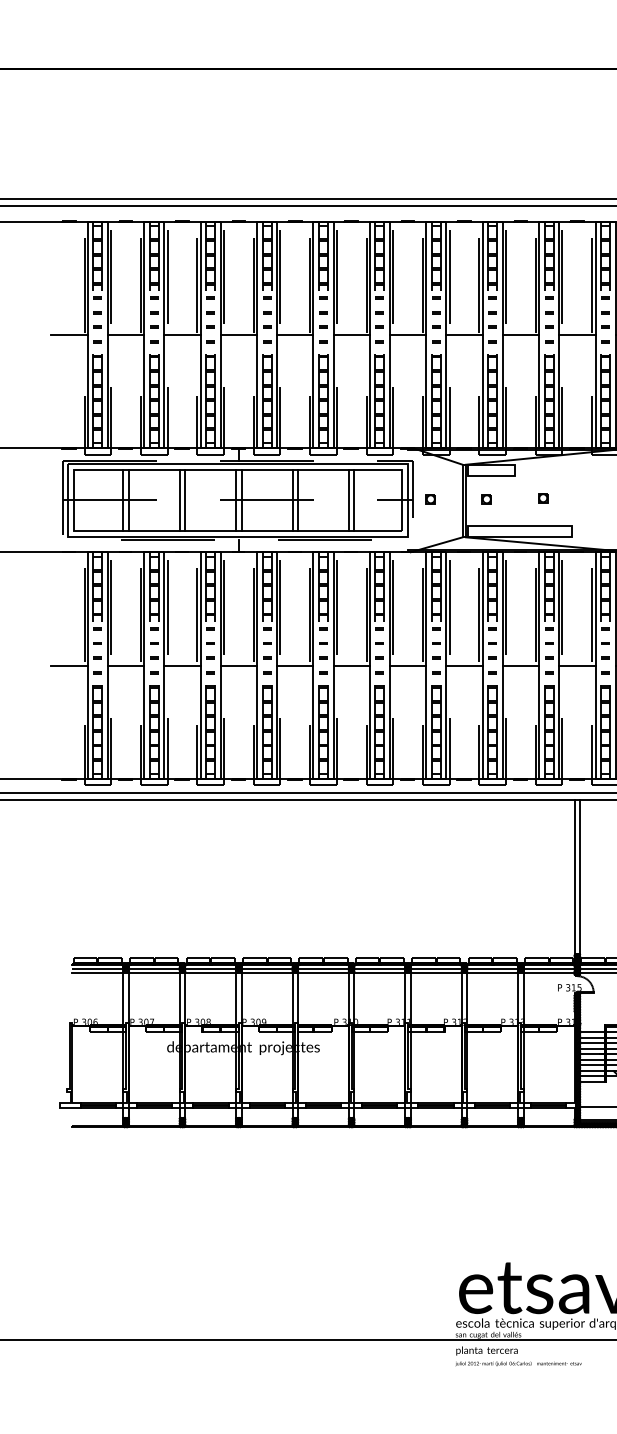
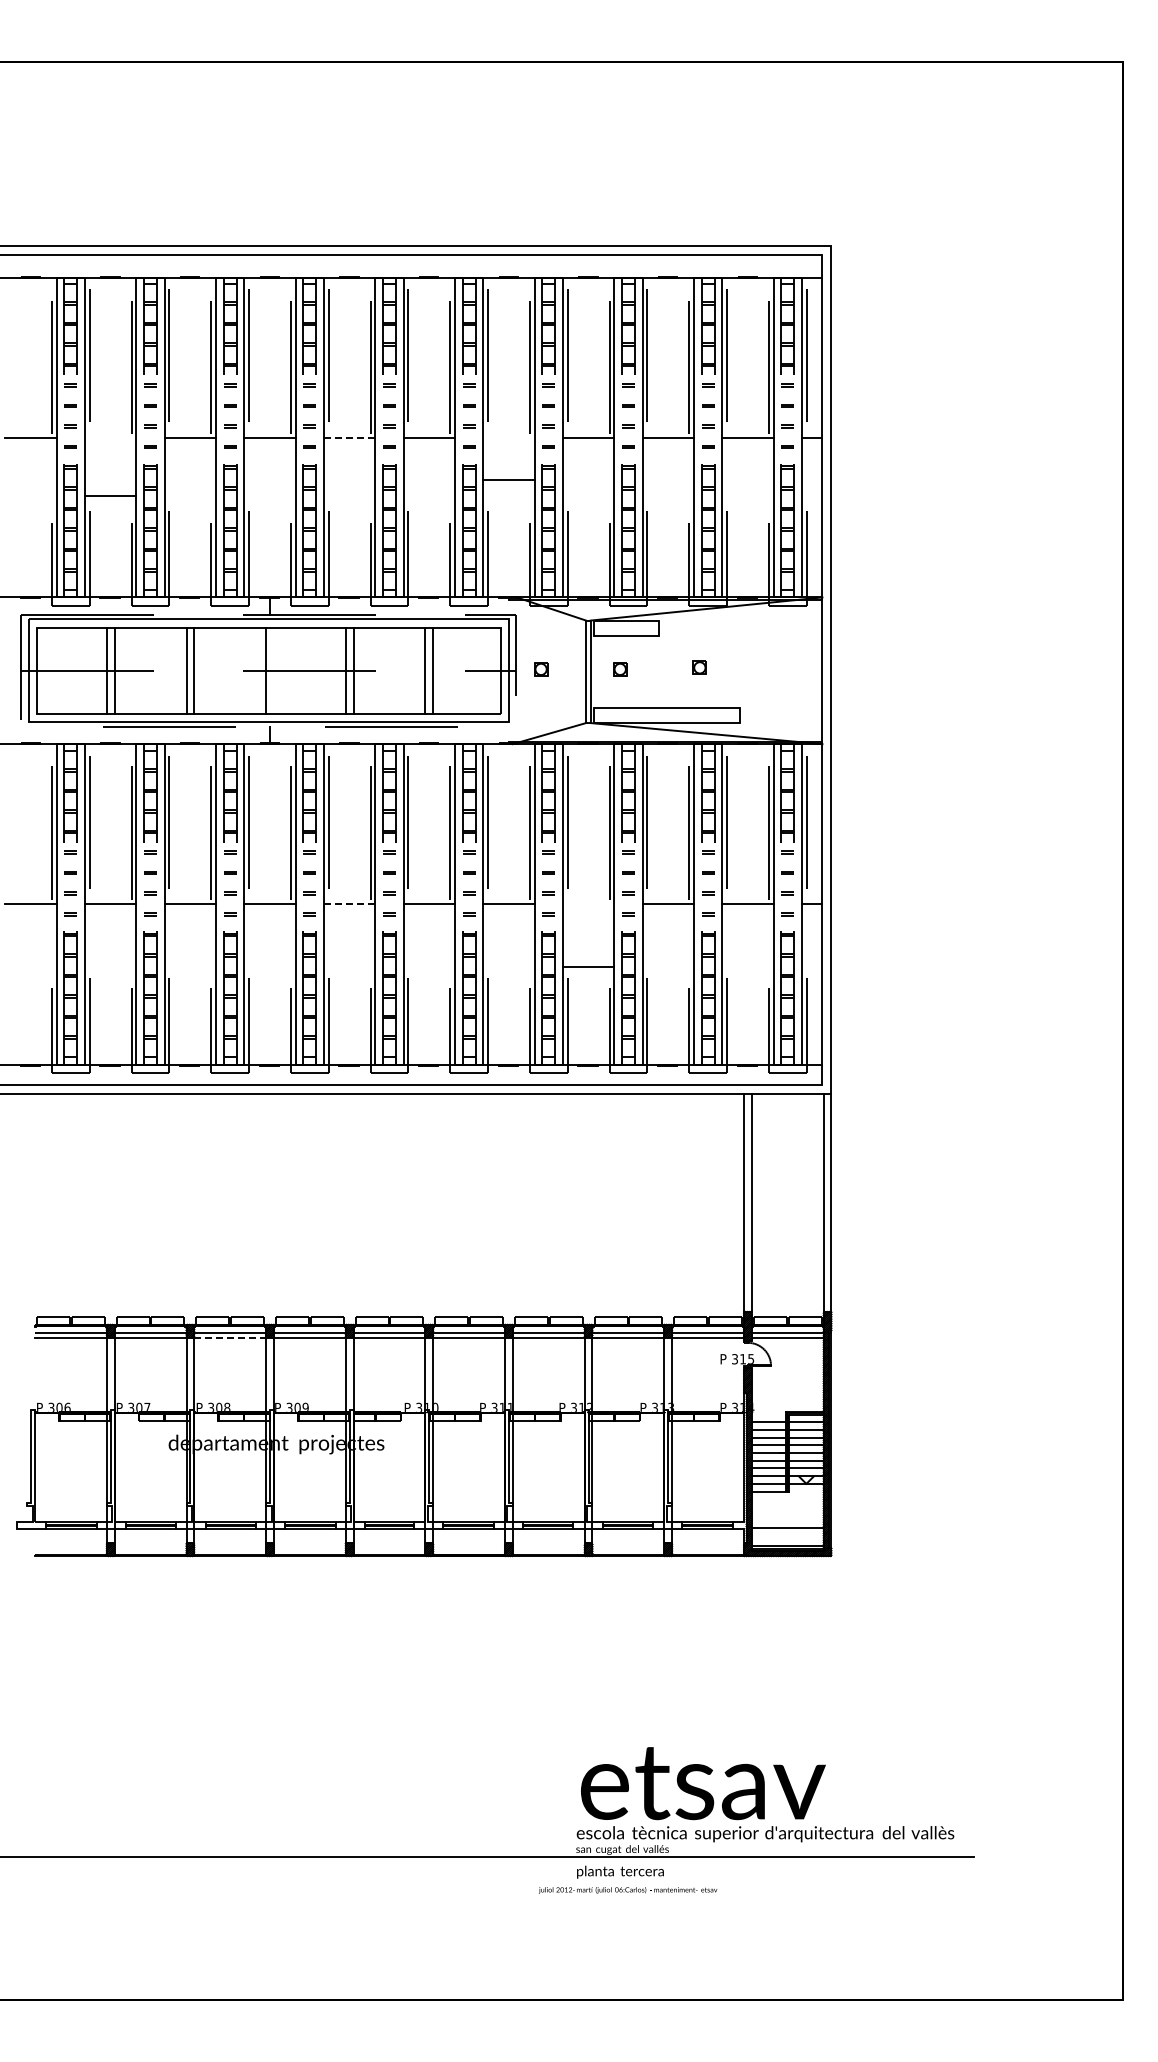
line: (125, 335) -> (110, 495), moved
line: (295, 335) -> (349, 437), solid -> dashed
line: (407, 335) -> (508, 479), moved
line: (241, 500) -> (273, 670), removed
line: (295, 665) -> (349, 904), solid -> dashed
line: (464, 665) -> (588, 967), moved
line: (210, 972) -> (230, 1337), solid -> dashed
text: (518, 1363) -> (628, 1890), moved

